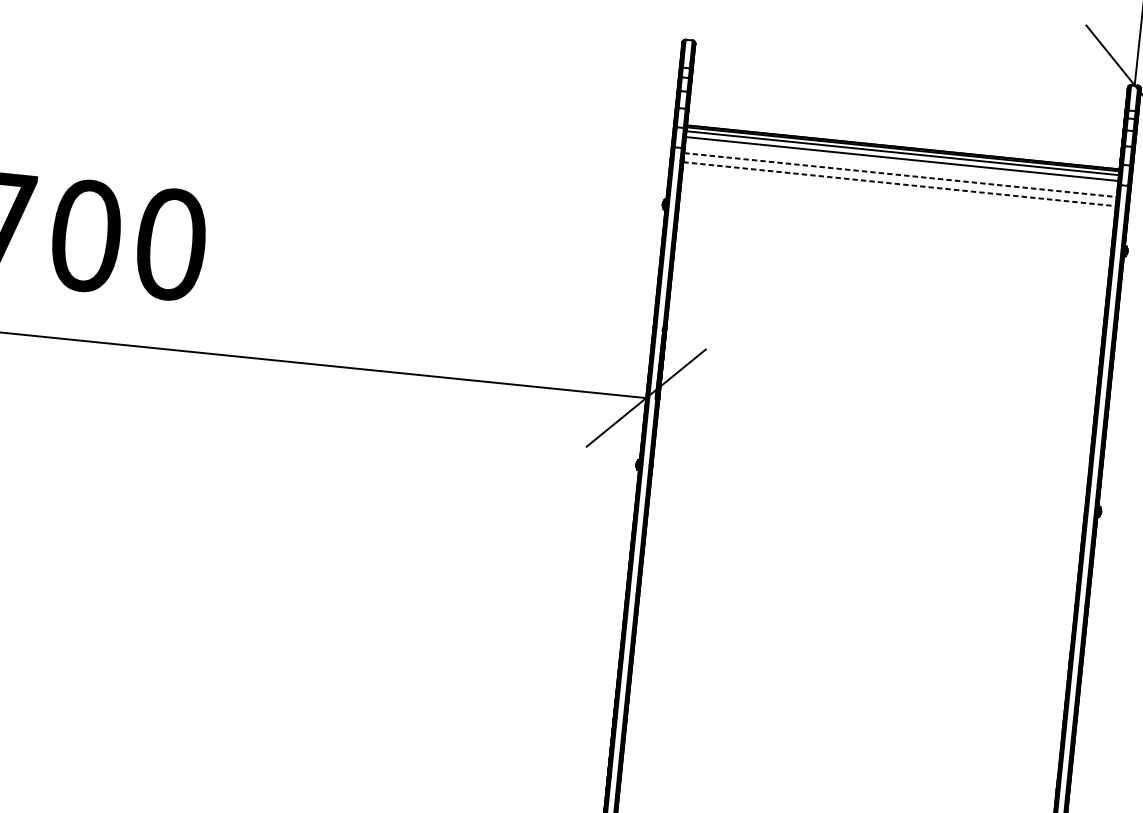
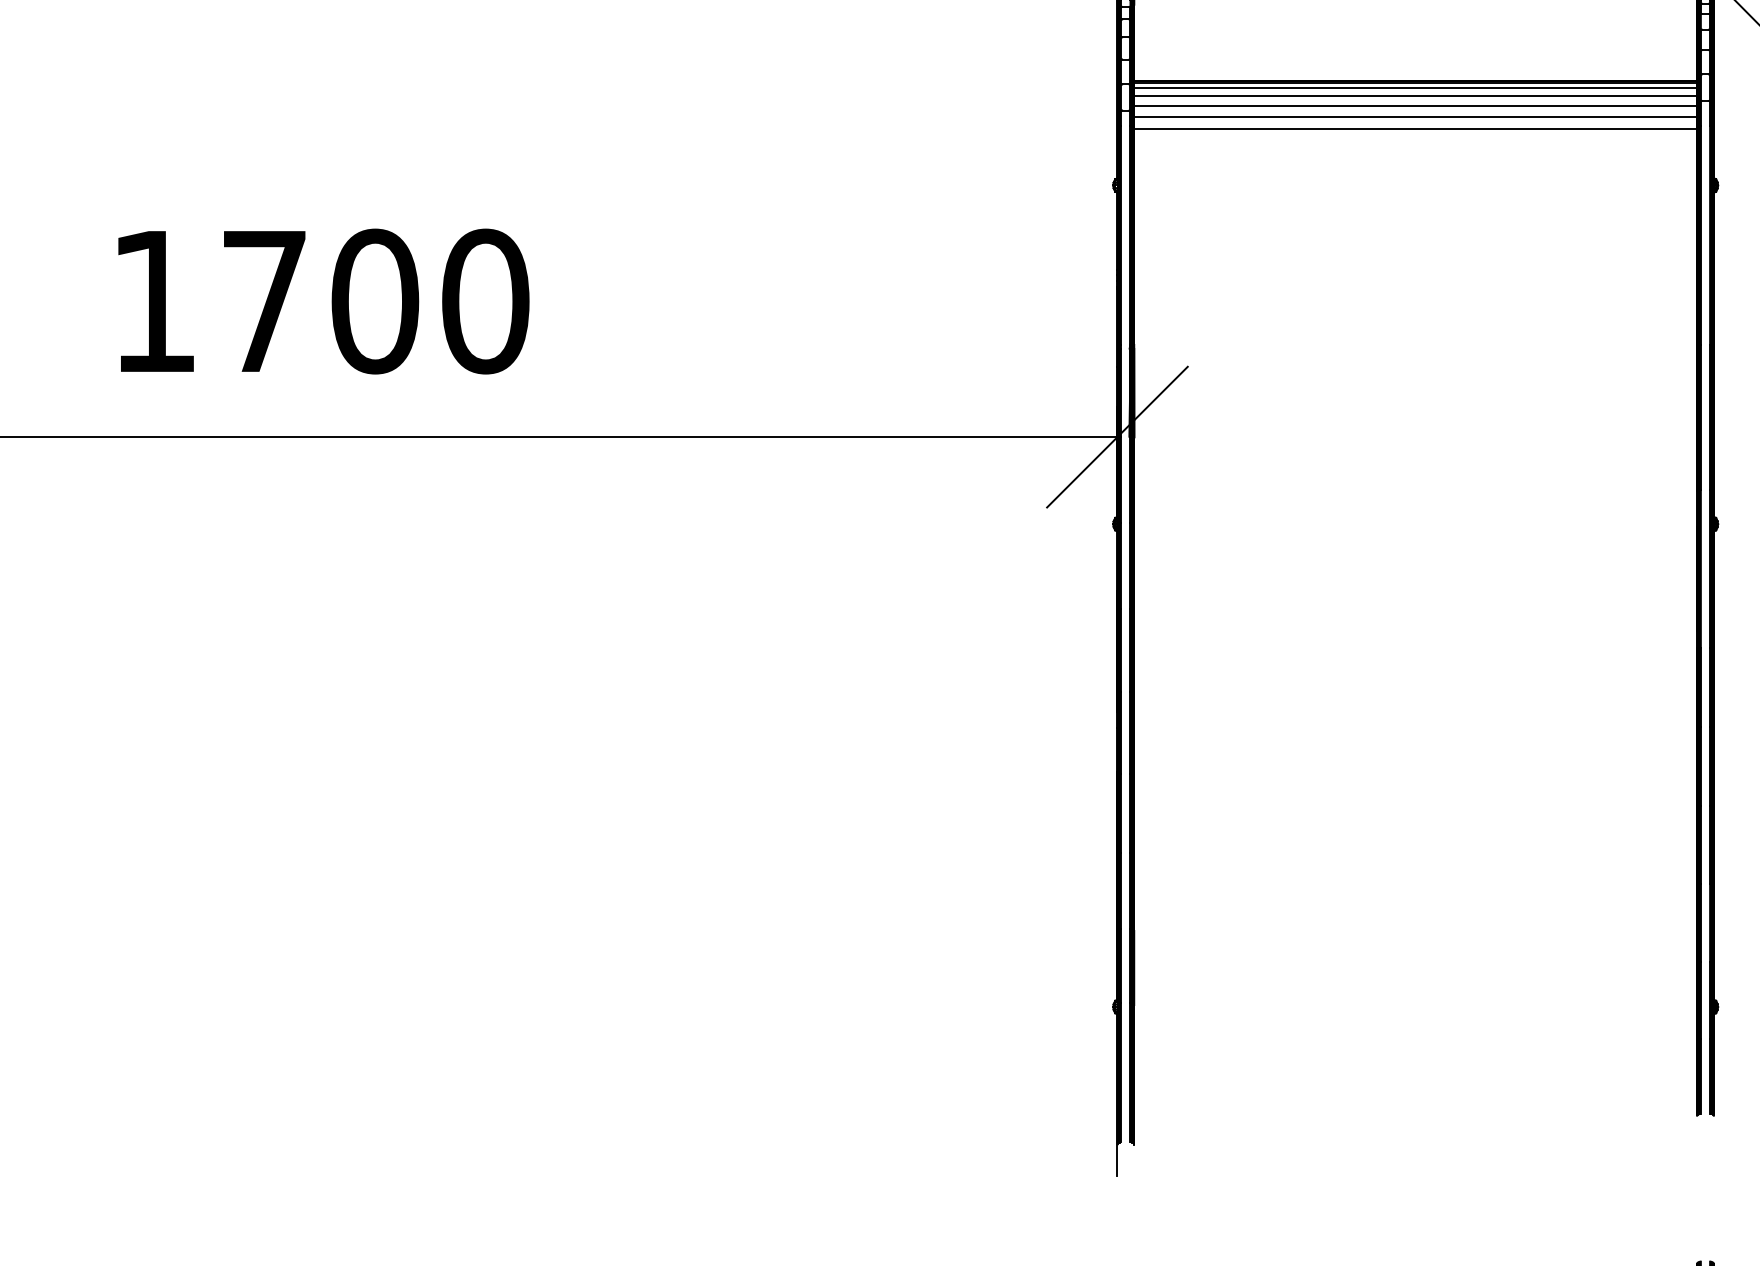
line: (901, 166) -> (1415, 105), added
line: (901, 174) -> (1416, 116), dashed -> solid
line: (900, 184) -> (1416, 128), dashed -> solid

